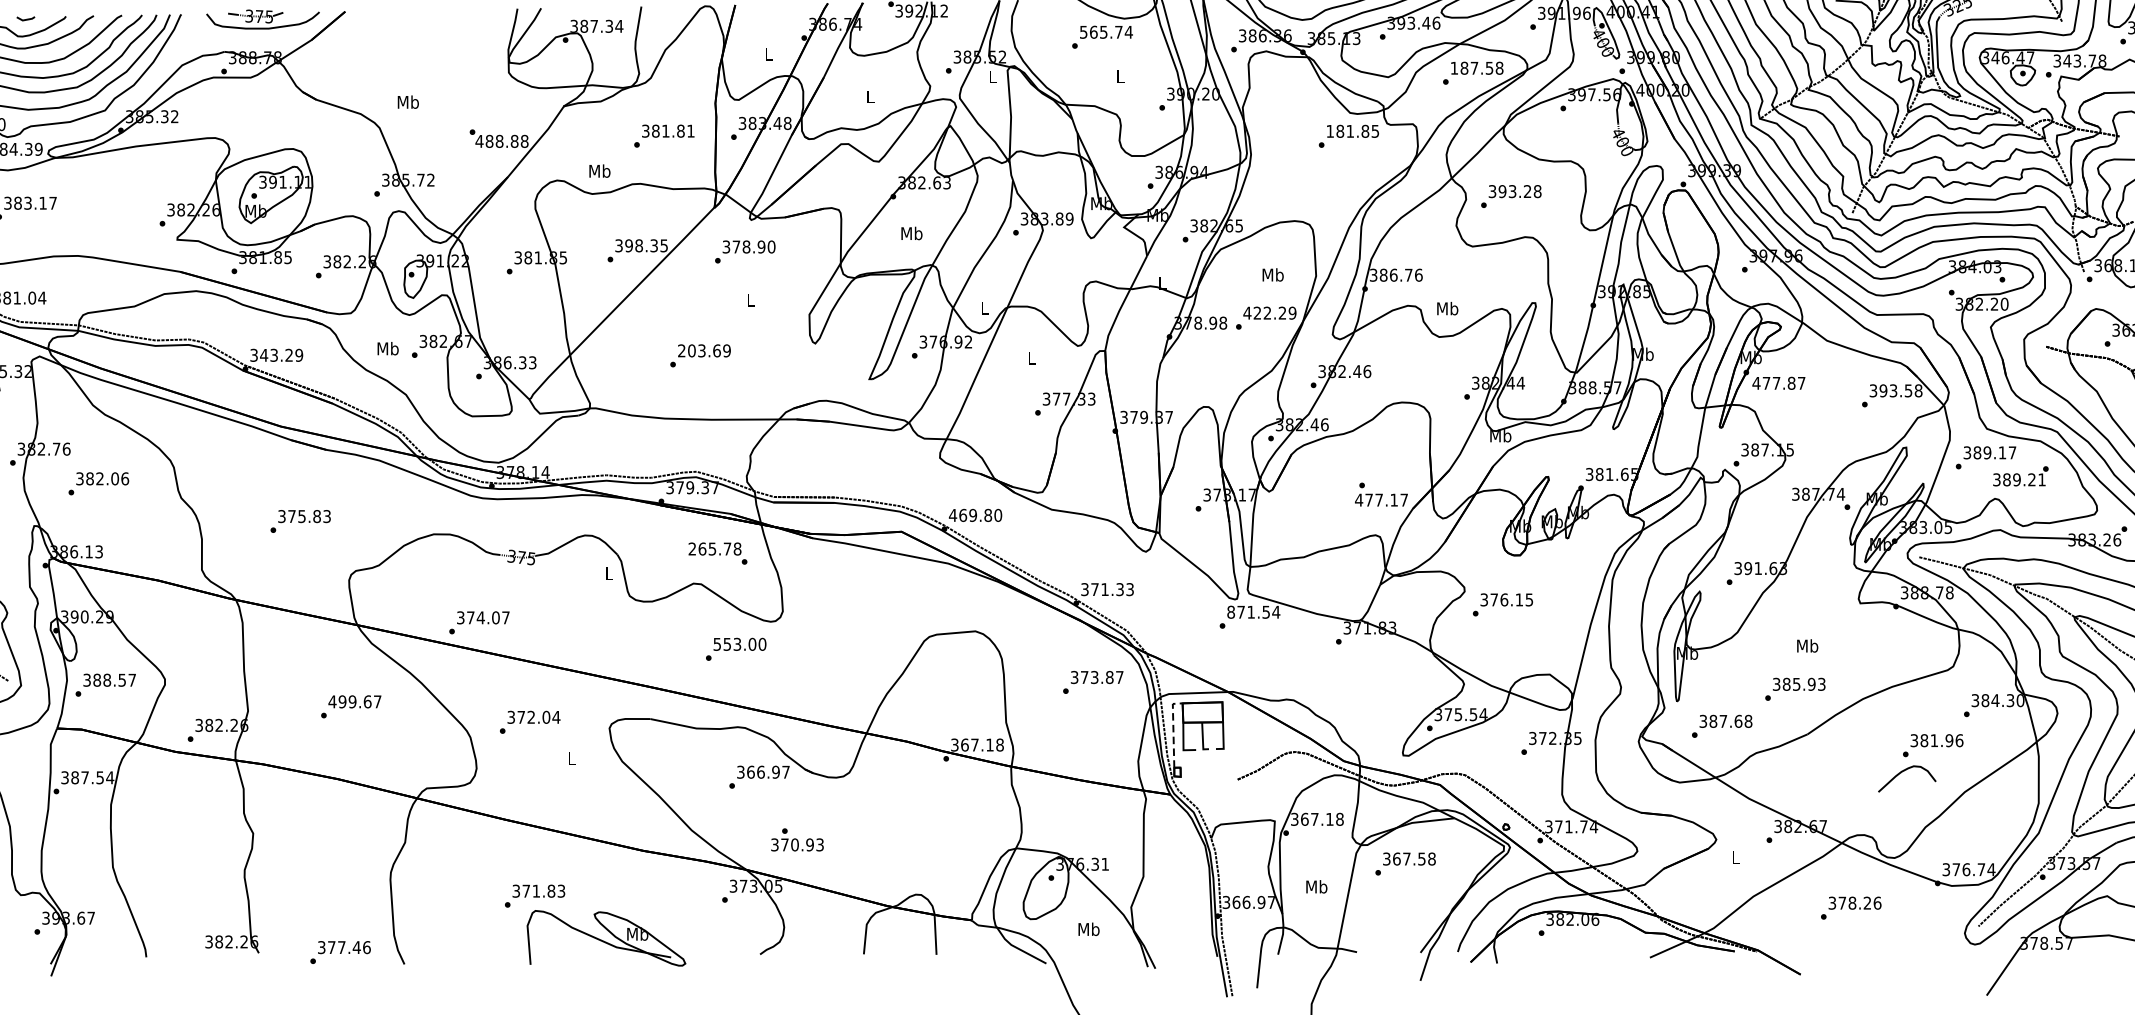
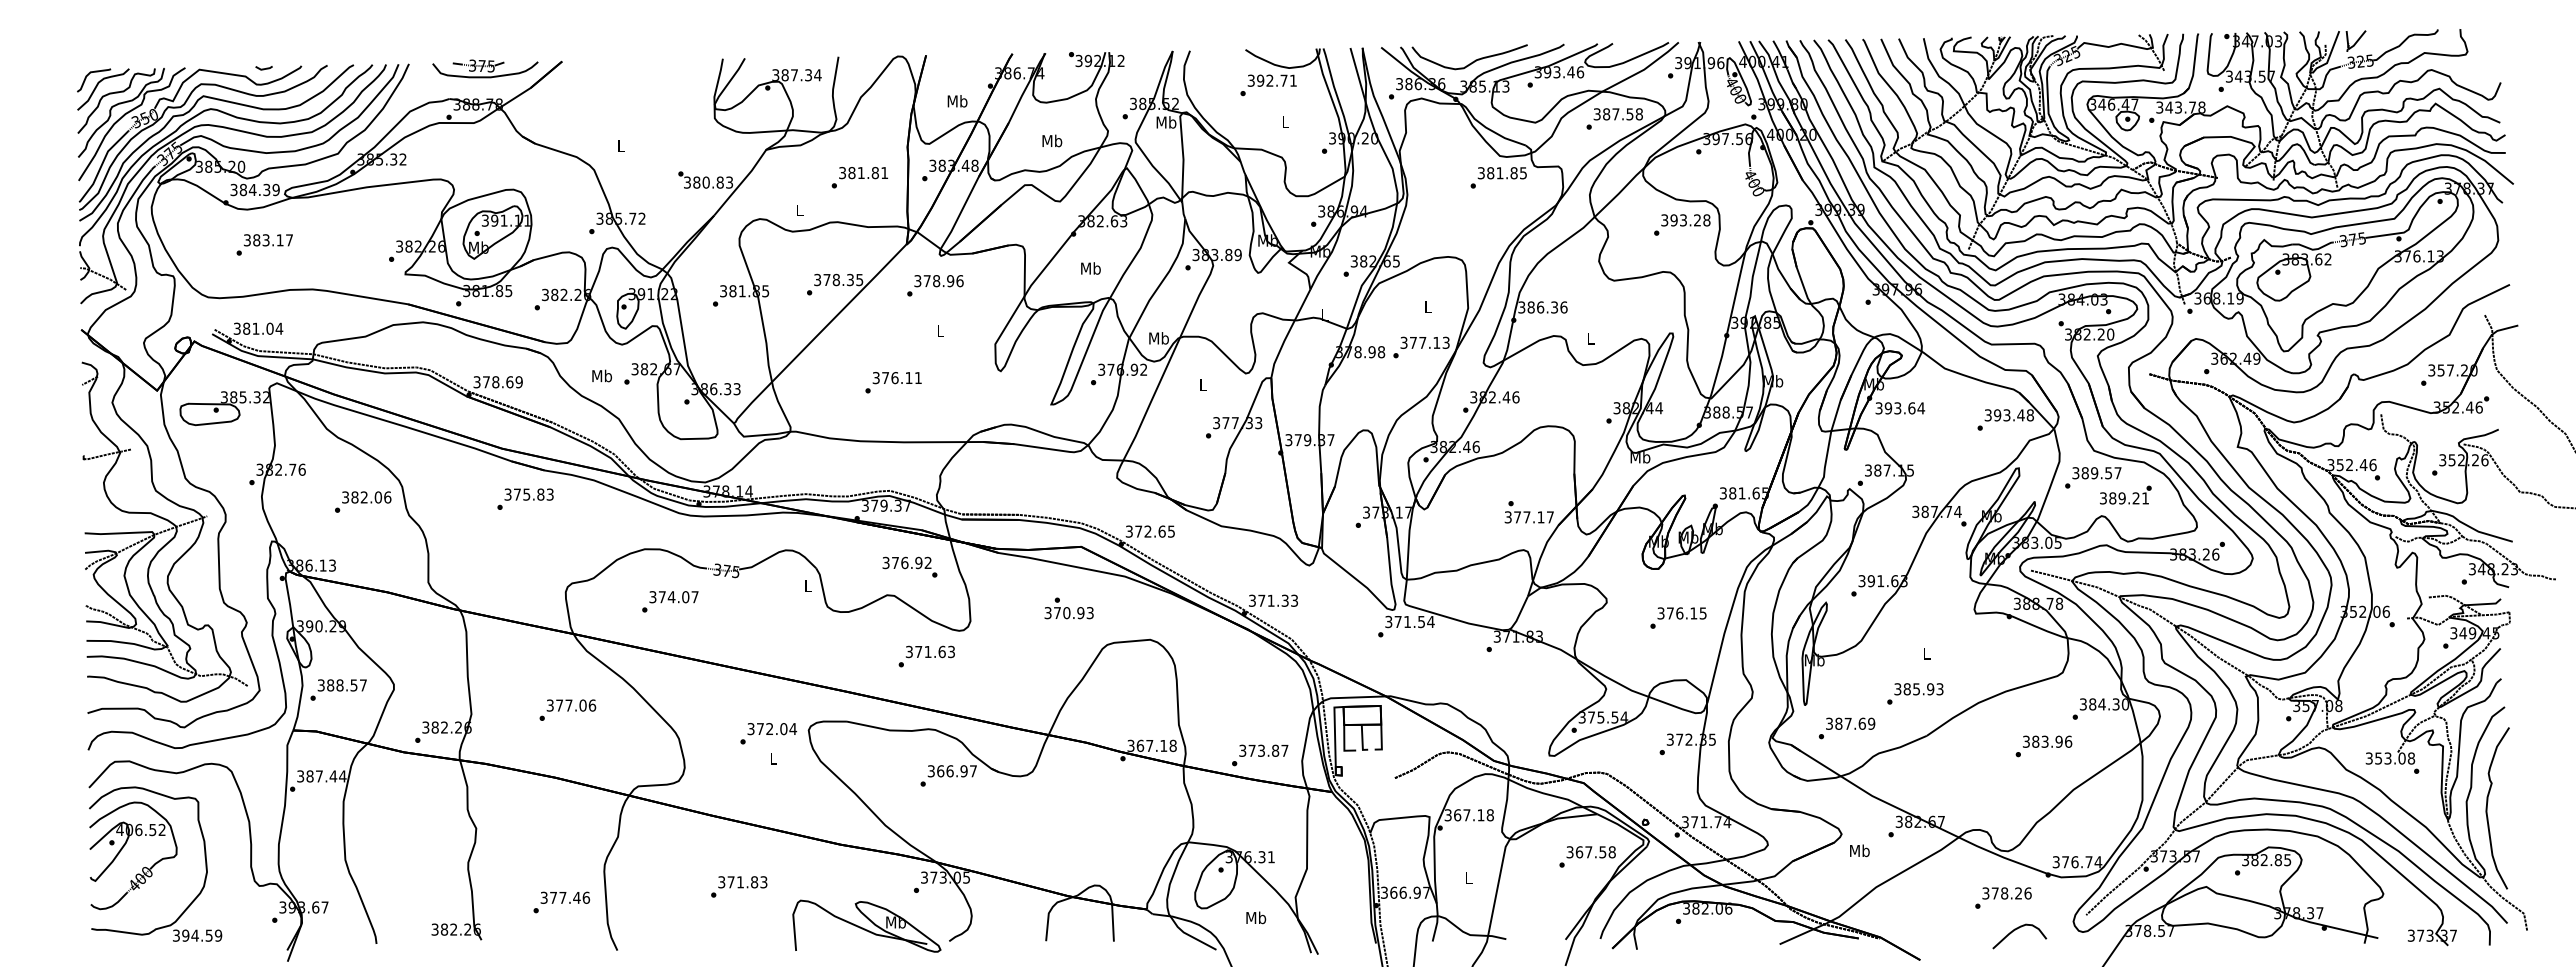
text: (1106, 32) -> (1272, 80), 565.74 -> 392.71
text: (768, 54) -> (957, 101), L -> Mb
text: (1453, 68) -> (1596, 114), 187.58 -> 387.58
text: (992, 77) -> (1166, 122), L -> Mb
text: (870, 96) -> (1052, 140), L -> Mb
text: (407, 101) -> (620, 145), Mb -> L
text: (1329, 131) -> (1480, 173), 181.85 -> 381.85
text: (502, 141) -> (708, 182), 488.88 -> 380.83
text: (599, 171) -> (799, 210), Mb -> L
text: (1511, 195) -> (1682, 224), moved
text: (628, 245) -> (826, 279), 398.35 -> 378.35
text: (771, 246) -> (959, 280), 378.90 -> 378.96
text: (1272, 274) -> (1427, 306), Mb -> L
text: (1408, 275) -> (1554, 307), 386.76 -> 386.36
text: (984, 308) -> (1158, 338), L -> Mb
text: (1447, 308) -> (1590, 338), Mb -> L
text: (1269, 312) -> (1424, 342), 422.29 -> 377.13
text: (703, 351) -> (896, 378), 203.69 -> 376.11
text: (275, 355) -> (497, 382), 343.29 -> 378.69
text: (1779, 383) -> (1900, 408), 477.87 -> 393.64
text: (1908, 391) -> (2020, 415), 393.58 -> 393.48
text: (2002, 453) -> (2108, 473), 389.17 -> 389.57
text: (99, 483) -> (363, 501), moved
text: (1359, 500) -> (1508, 517), 477.17 -> 377.17
text: (975, 515) -> (1150, 531), 469.80 -> 372.65
text: (300, 520) -> (525, 498), moved
text: (714, 548) -> (906, 562), 265.78 -> 376.92
text: (1502, 604) -> (1678, 617), moved
text: (1230, 612) -> (1388, 622), 871.54 -> 371.54
text: (479, 622) -> (670, 601), moved
text: (739, 643) -> (930, 651), 553.00 -> 371.63
text: (1807, 646) -> (1926, 653), Mb -> L
text: (1093, 682) -> (1260, 755), moved
text: (355, 701) -> (571, 705), 499.67 -> 377.06
text: (1748, 721) -> (1871, 723), 387.68 -> 387.69
text: (529, 722) -> (768, 733), moved
line: (1172, 729) -> (1334, 731), dashed -> solid
text: (1933, 740) -> (2044, 741), 381.96 -> 383.96
curve: (1901, 773) -> (2014, 931), moved
text: (100, 777) -> (333, 776), 387.54 -> 387.44
text: (796, 840) -> (1068, 608), moved
text: (1735, 857) -> (1859, 850), L -> Mb
text: (1405, 863) -> (1587, 856), moved
text: (1316, 887) -> (1468, 878), Mb -> L
text: (1851, 907) -> (2003, 897), moved
part: (606, 937) -> (866, 925), moved
text: (340, 952) -> (561, 902), moved

